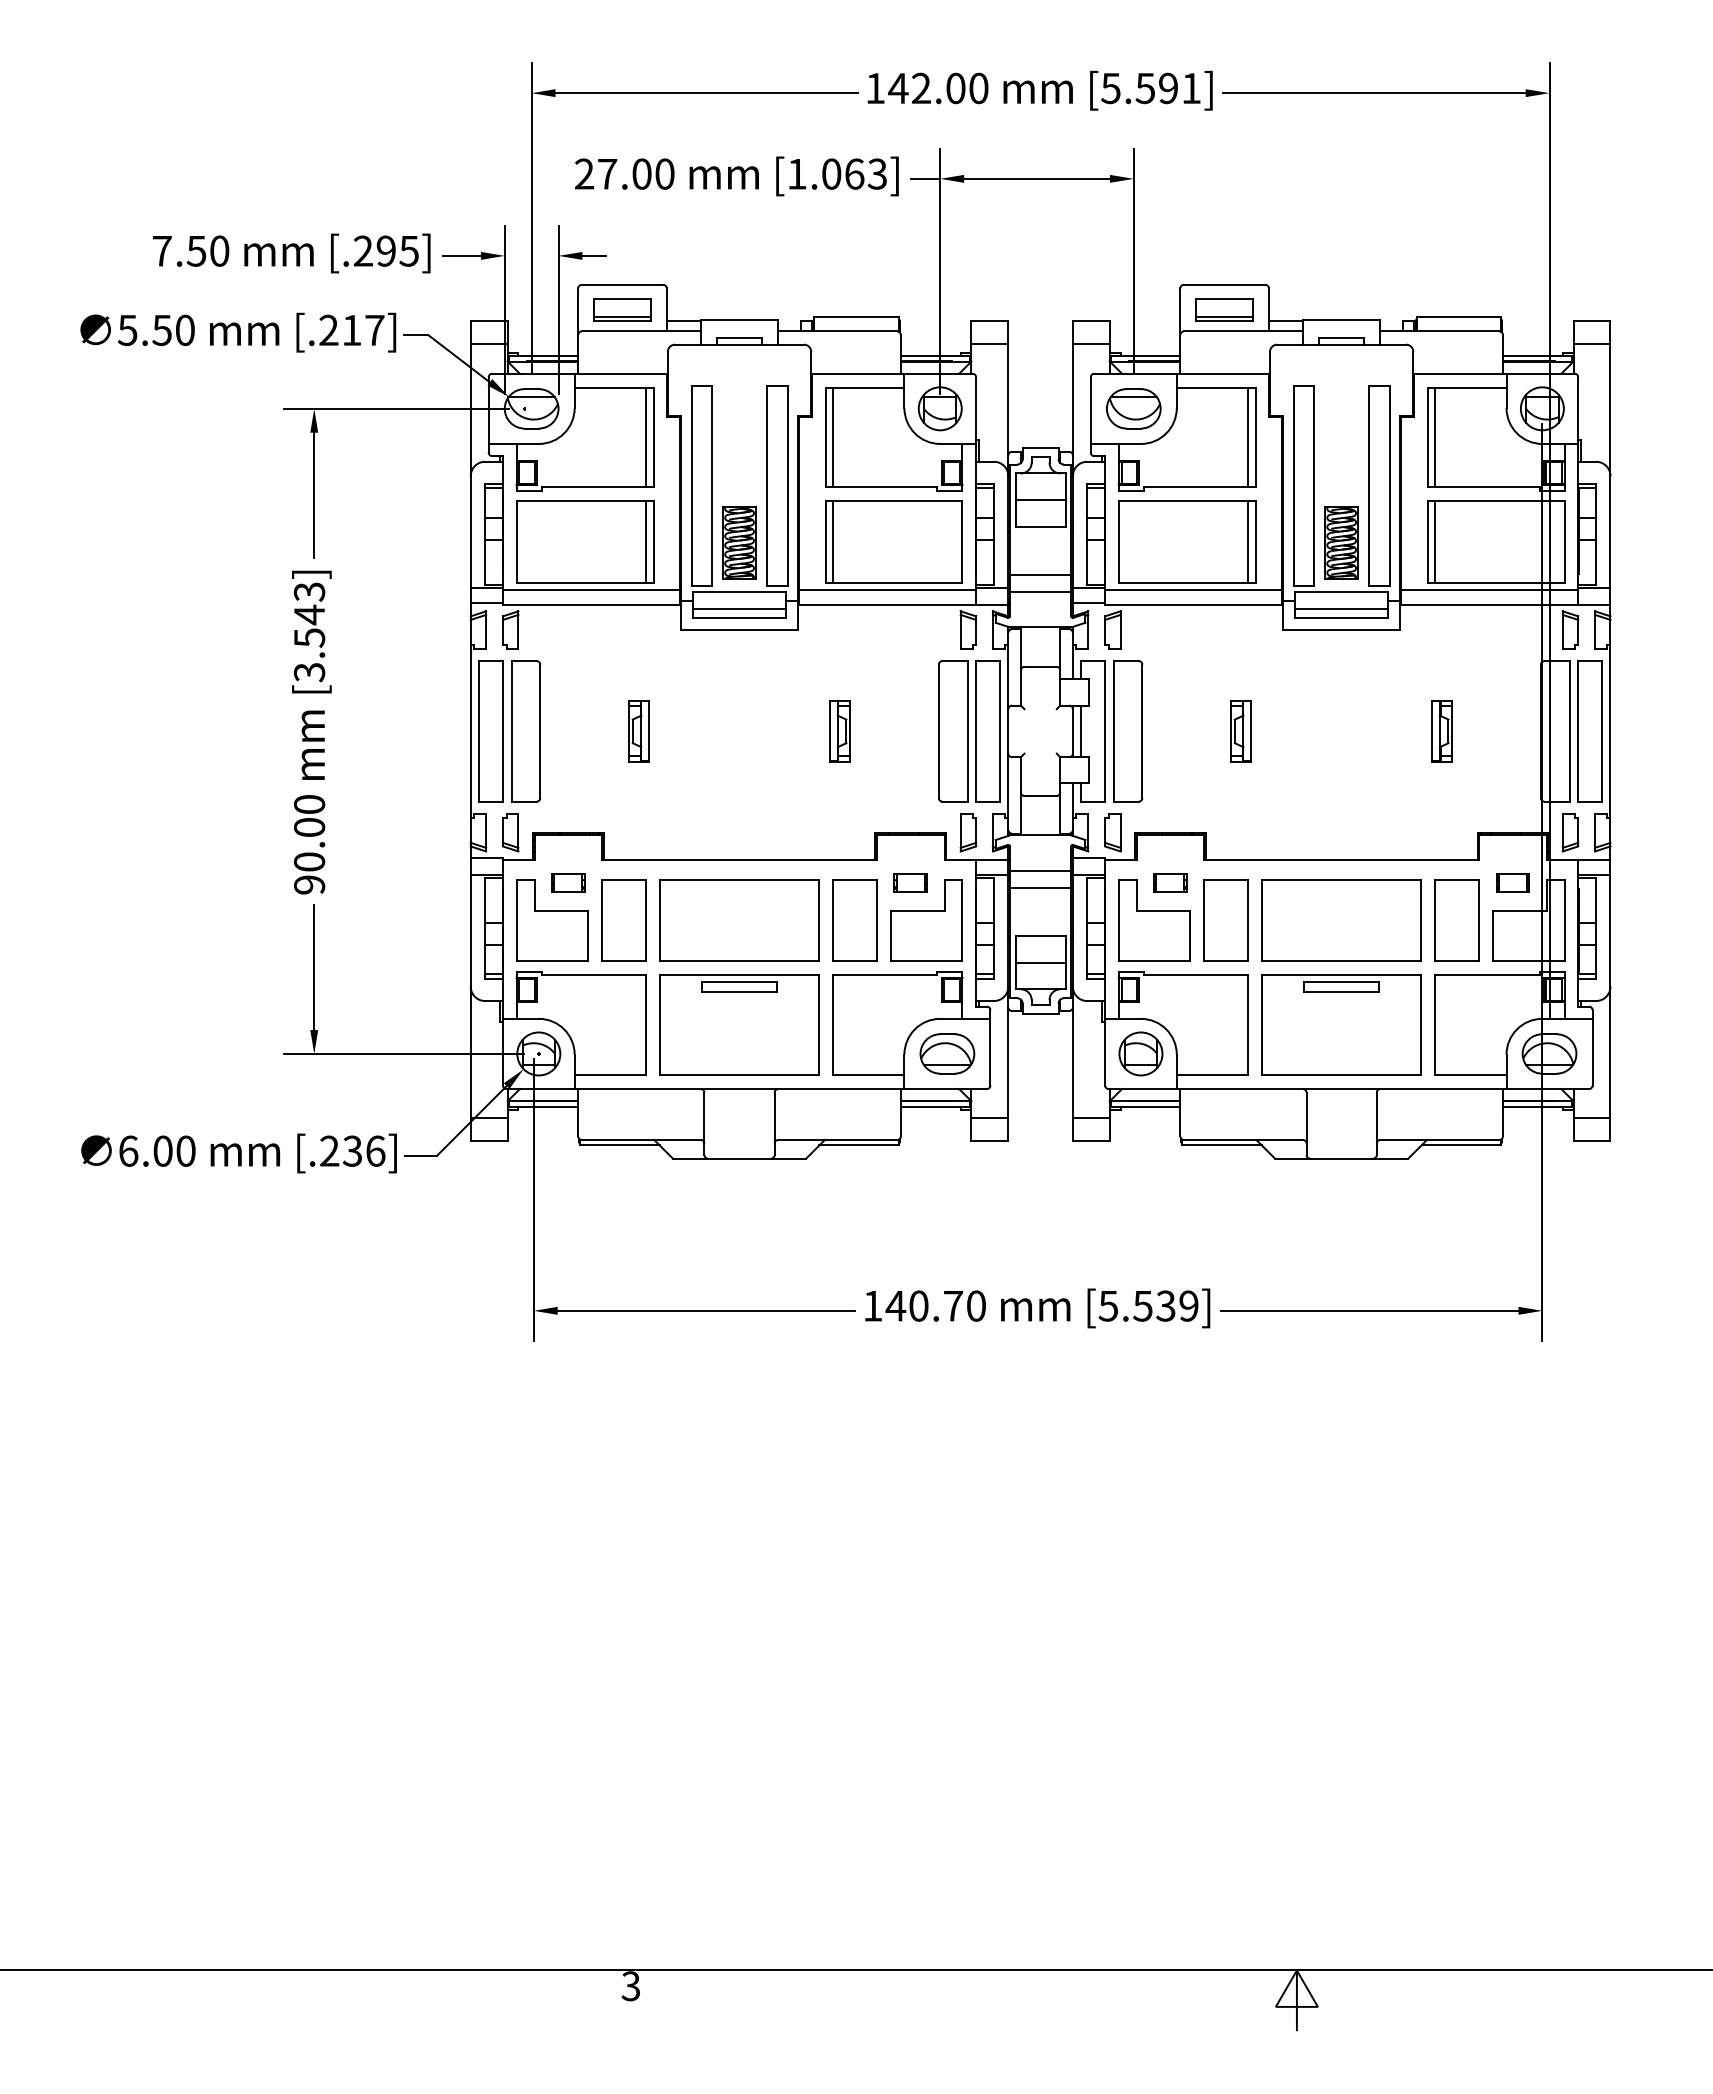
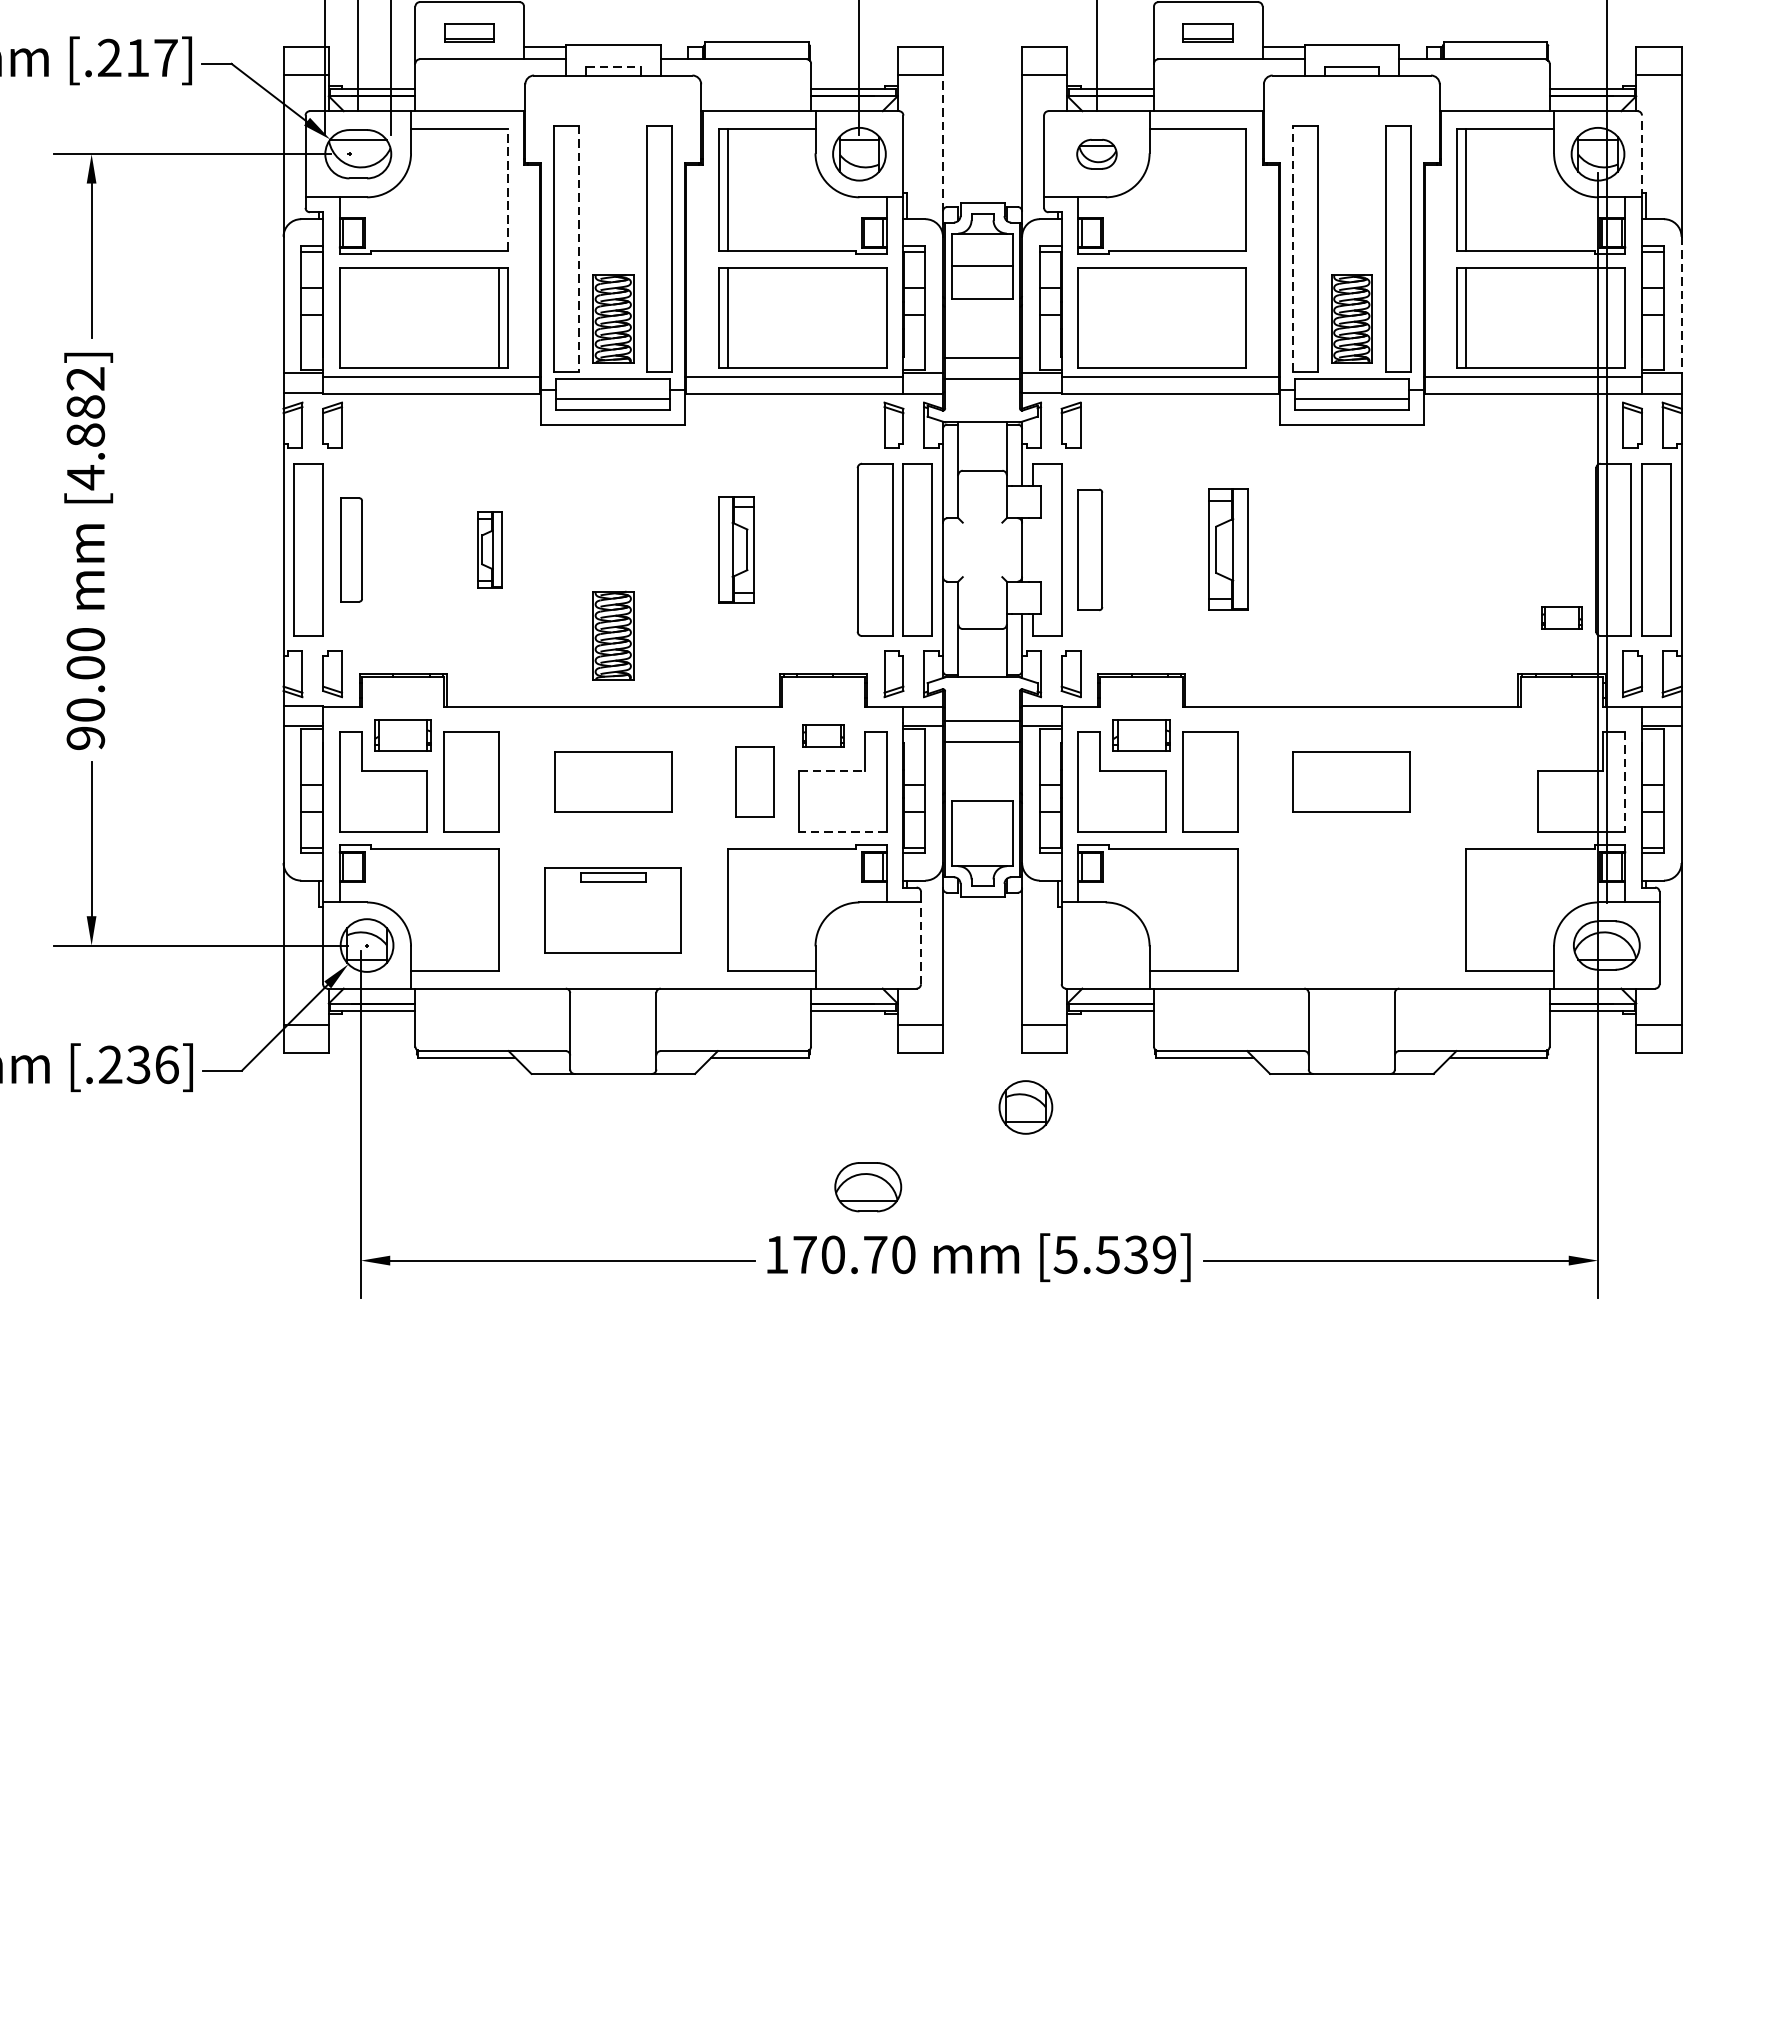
part: (622, 309) -> (469, 32), size x0.7
part: (1224, 309) -> (1208, 32), size x0.7
line: (740, 337) -> (614, 66), solid -> dashed
line: (1008, 399) -> (943, 142), solid -> dashed
part: (1133, 408) -> (1096, 153), size x0.6
line: (1578, 410) -> (1642, 156), solid -> dashed
line: (646, 437) -> (499, 189), removed
line: (653, 437) -> (507, 189), solid -> dashed
line: (1248, 437) -> (1237, 189), removed
line: (1293, 485) -> (1292, 248), solid -> dashed
line: (711, 486) -> (578, 249), solid -> dashed
line: (1610, 531) -> (1681, 304), solid -> dashed
line: (1248, 542) -> (1237, 318), removed
text: (309, 632) -> (85, 428), [3.543] -> [4.882]
part: (526, 731) -> (351, 550), size x0.6
part: (839, 731) -> (735, 550), size x1.4
line: (1081, 731) -> (1032, 550), removed
part: (1128, 731) -> (1090, 550), size x0.7
part: (1240, 731) -> (1227, 550), size x1.6
part: (1441, 731) -> (1474, 550), removed
part: (739, 800) -> (613, 634), added
part: (568, 882) -> (403, 735), size x1.4
part: (1170, 882) -> (1141, 735), size x1.4
part: (1512, 882) -> (1561, 617), moved
line: (917, 911) -> (831, 770), solid -> dashed
part: (739, 920) -> (613, 781), size x0.6
part: (854, 920) -> (754, 781), size x0.7
part: (1341, 920) -> (1351, 781), size x0.6
part: (1456, 920) -> (1492, 781), removed
line: (1564, 920) -> (1625, 781), solid -> dashed
line: (926, 961) -> (842, 832), solid -> dashed
line: (1040, 962) -> (982, 833), removed
part: (739, 1024) -> (613, 909), size x0.7
part: (1341, 1024) -> (1351, 909), removed
line: (990, 1051) -> (921, 942), solid -> dashed
part: (947, 1053) -> (868, 1186), moved
part: (1140, 1053) -> (1025, 1106), moved
text: (895, 1306) -> (804, 1255), 140.70 -> 170.70

